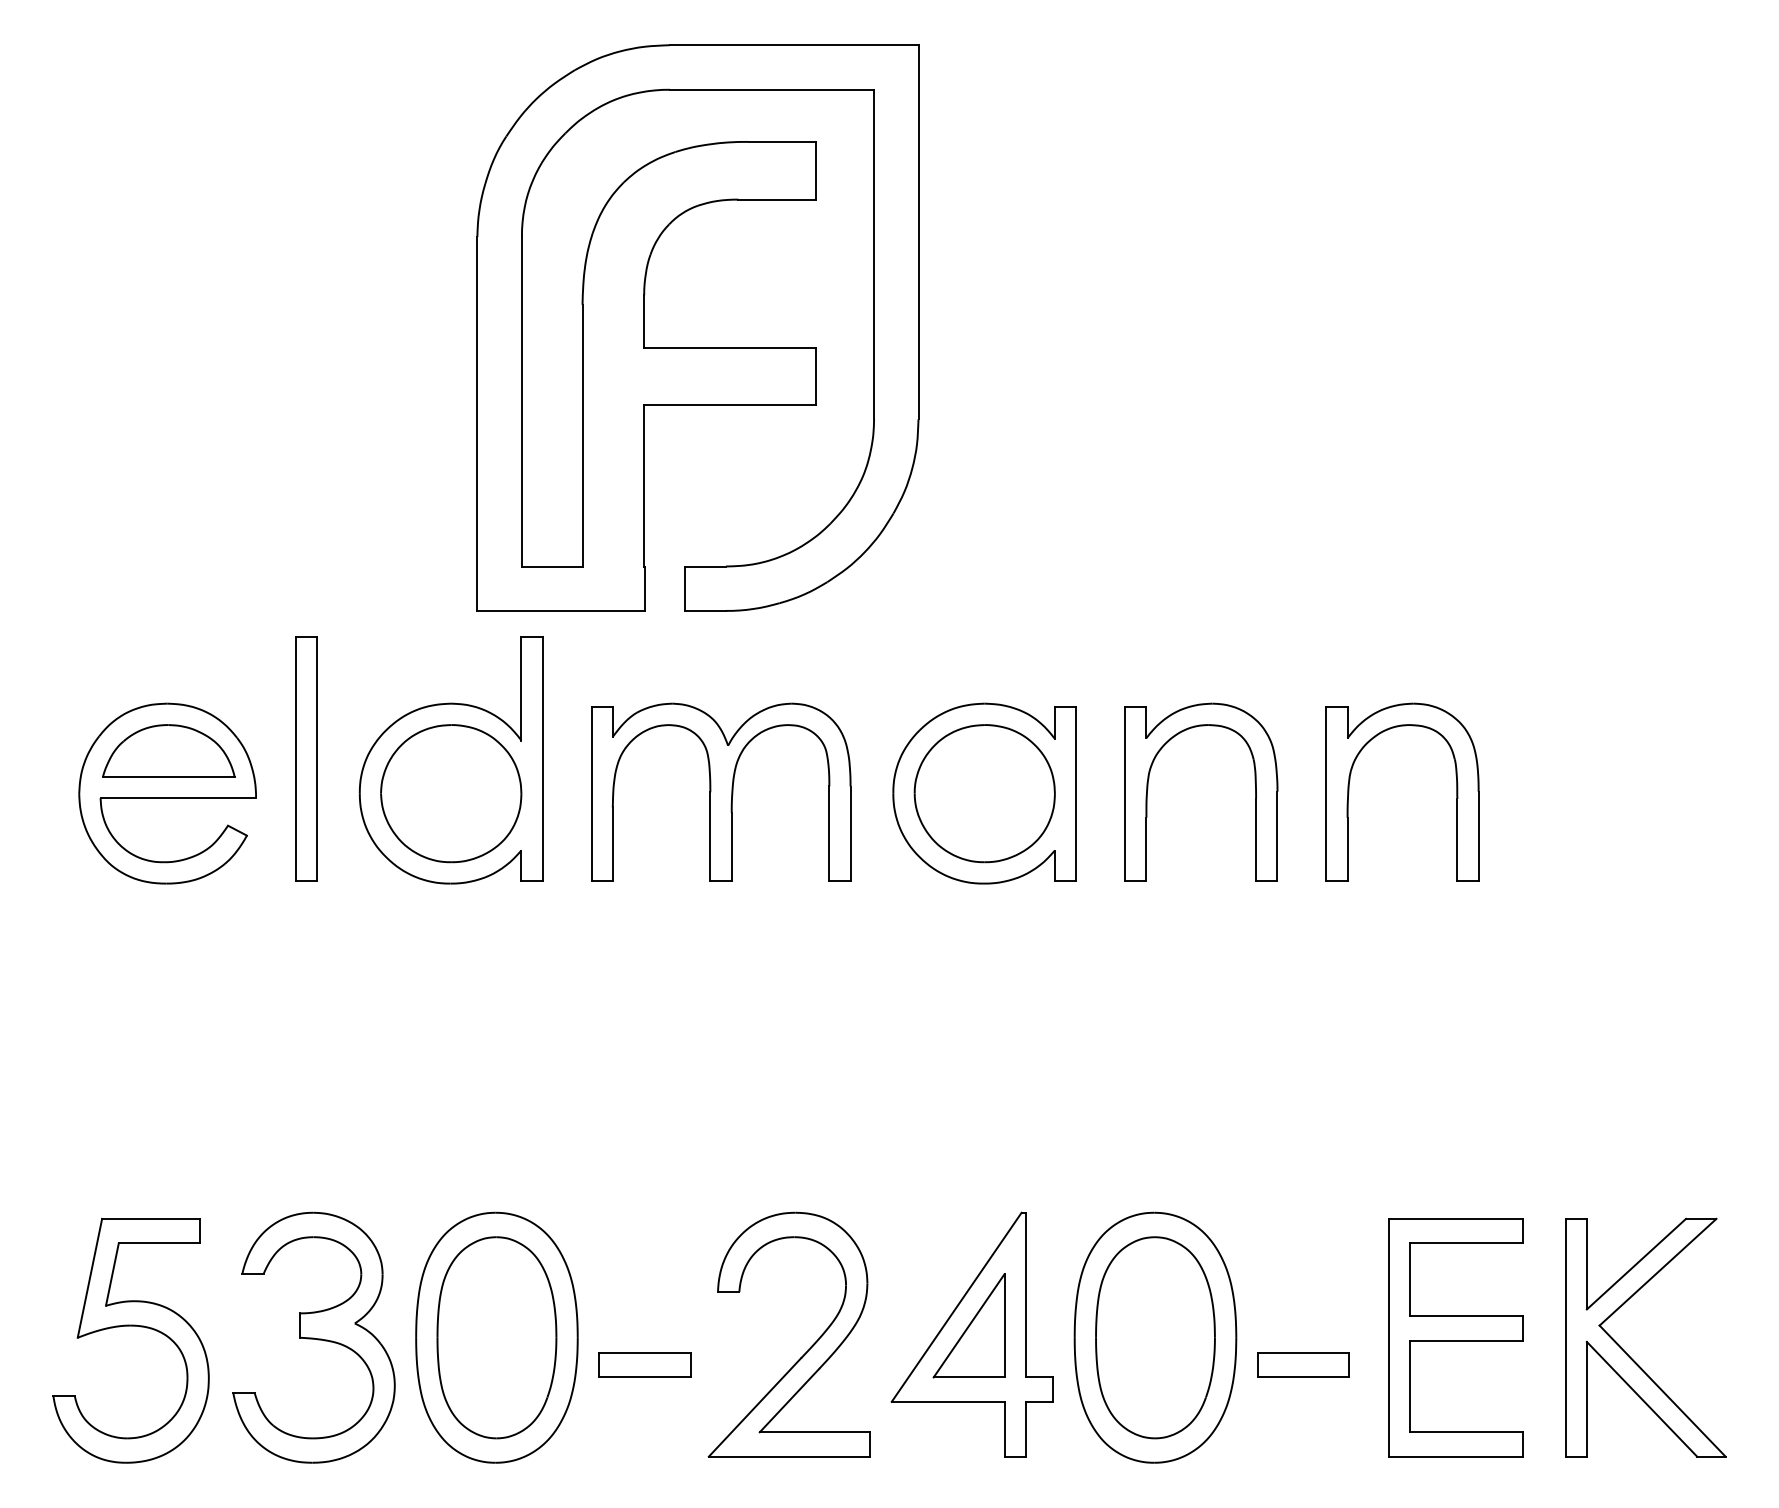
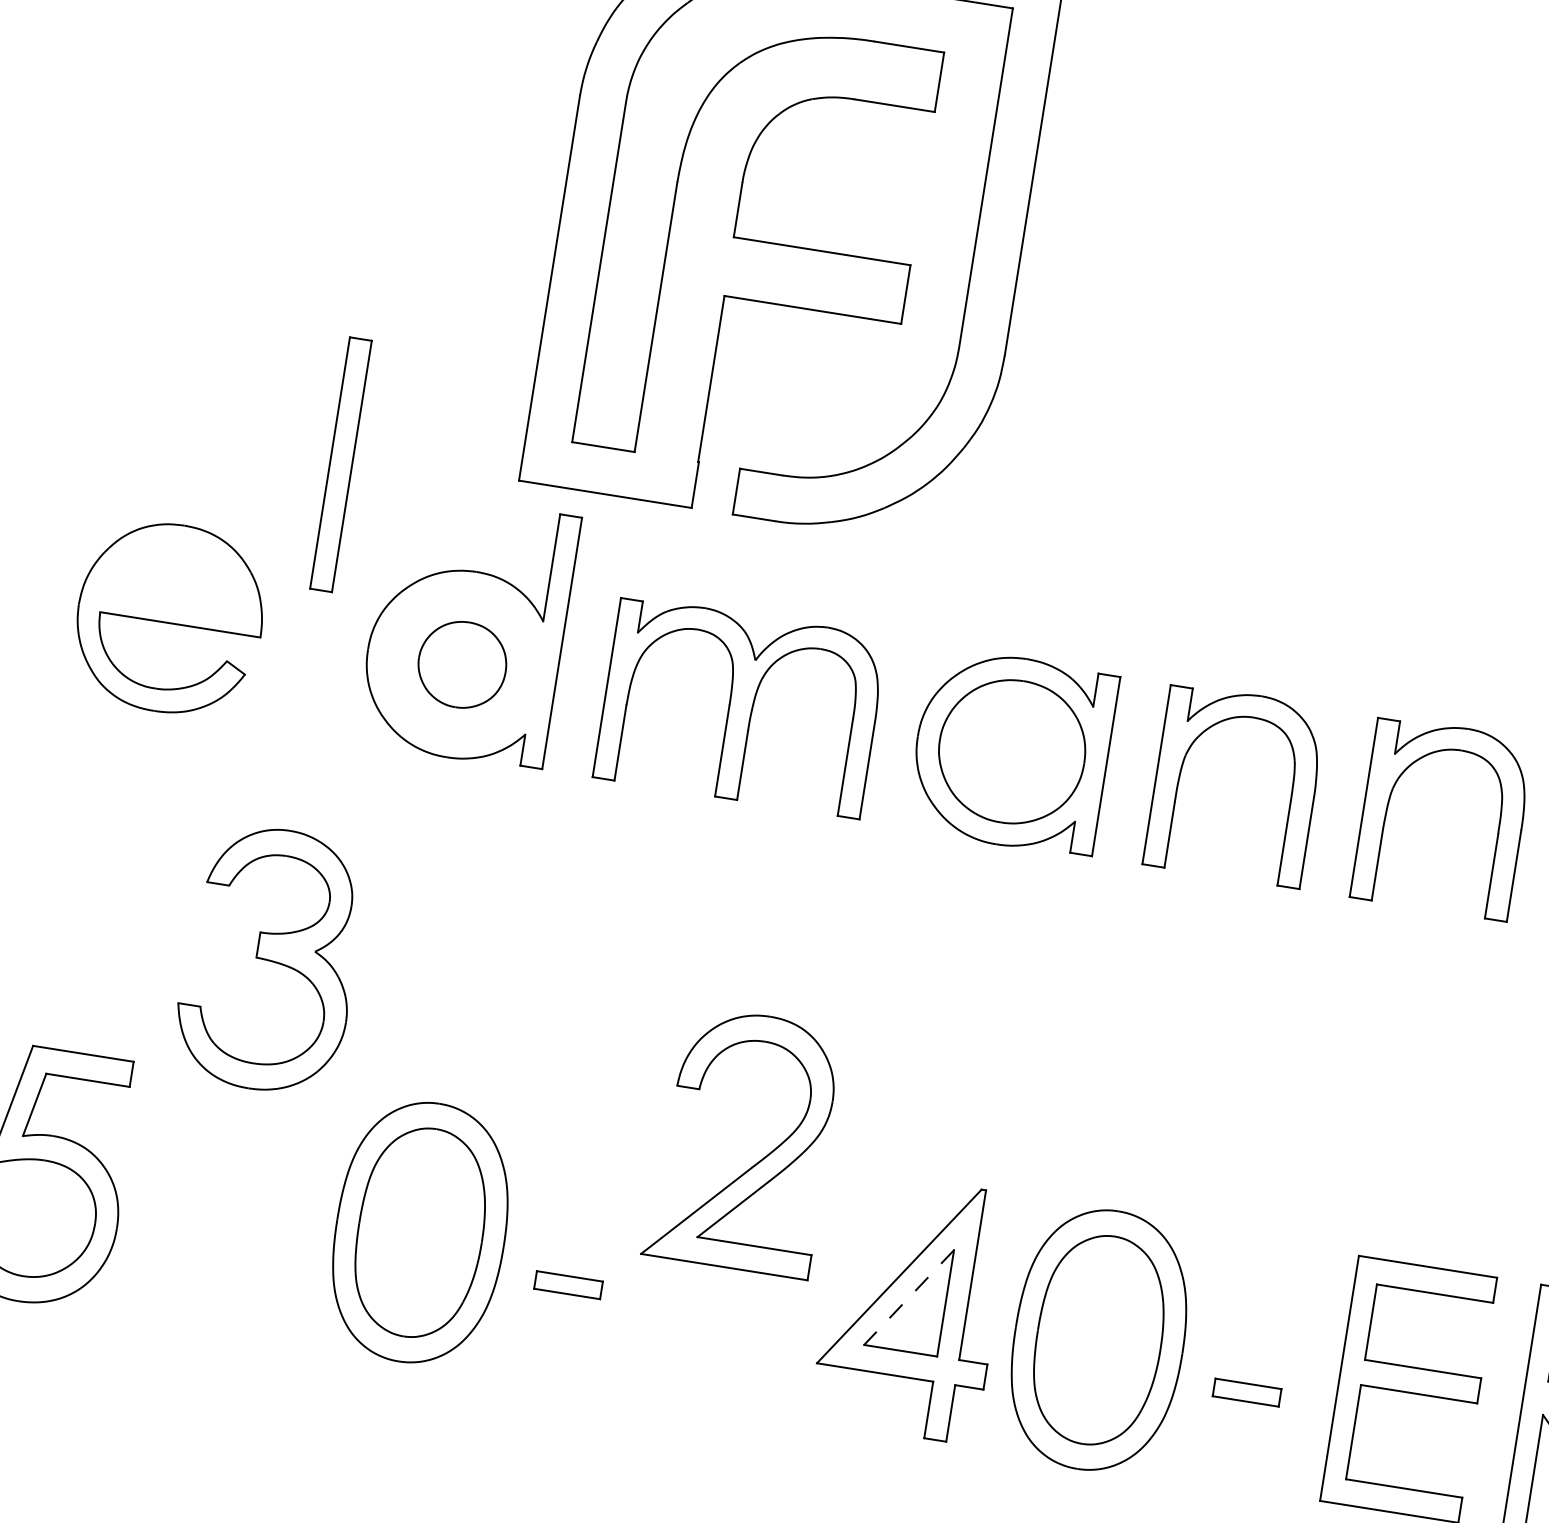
part: (168, 750) -> (177, 574), removed
part: (306, 758) -> (341, 464), moved
part: (451, 793) -> (462, 664), size x0.6
line: (969, 1325) -> (909, 1297), solid -> dashed
part: (313, 1337) -> (270, 959), moved
part: (809, 1347) -> (762, 1157), moved
part: (644, 1364) -> (568, 1284), size x0.7
part: (1303, 1364) -> (1247, 1392), size x0.7

